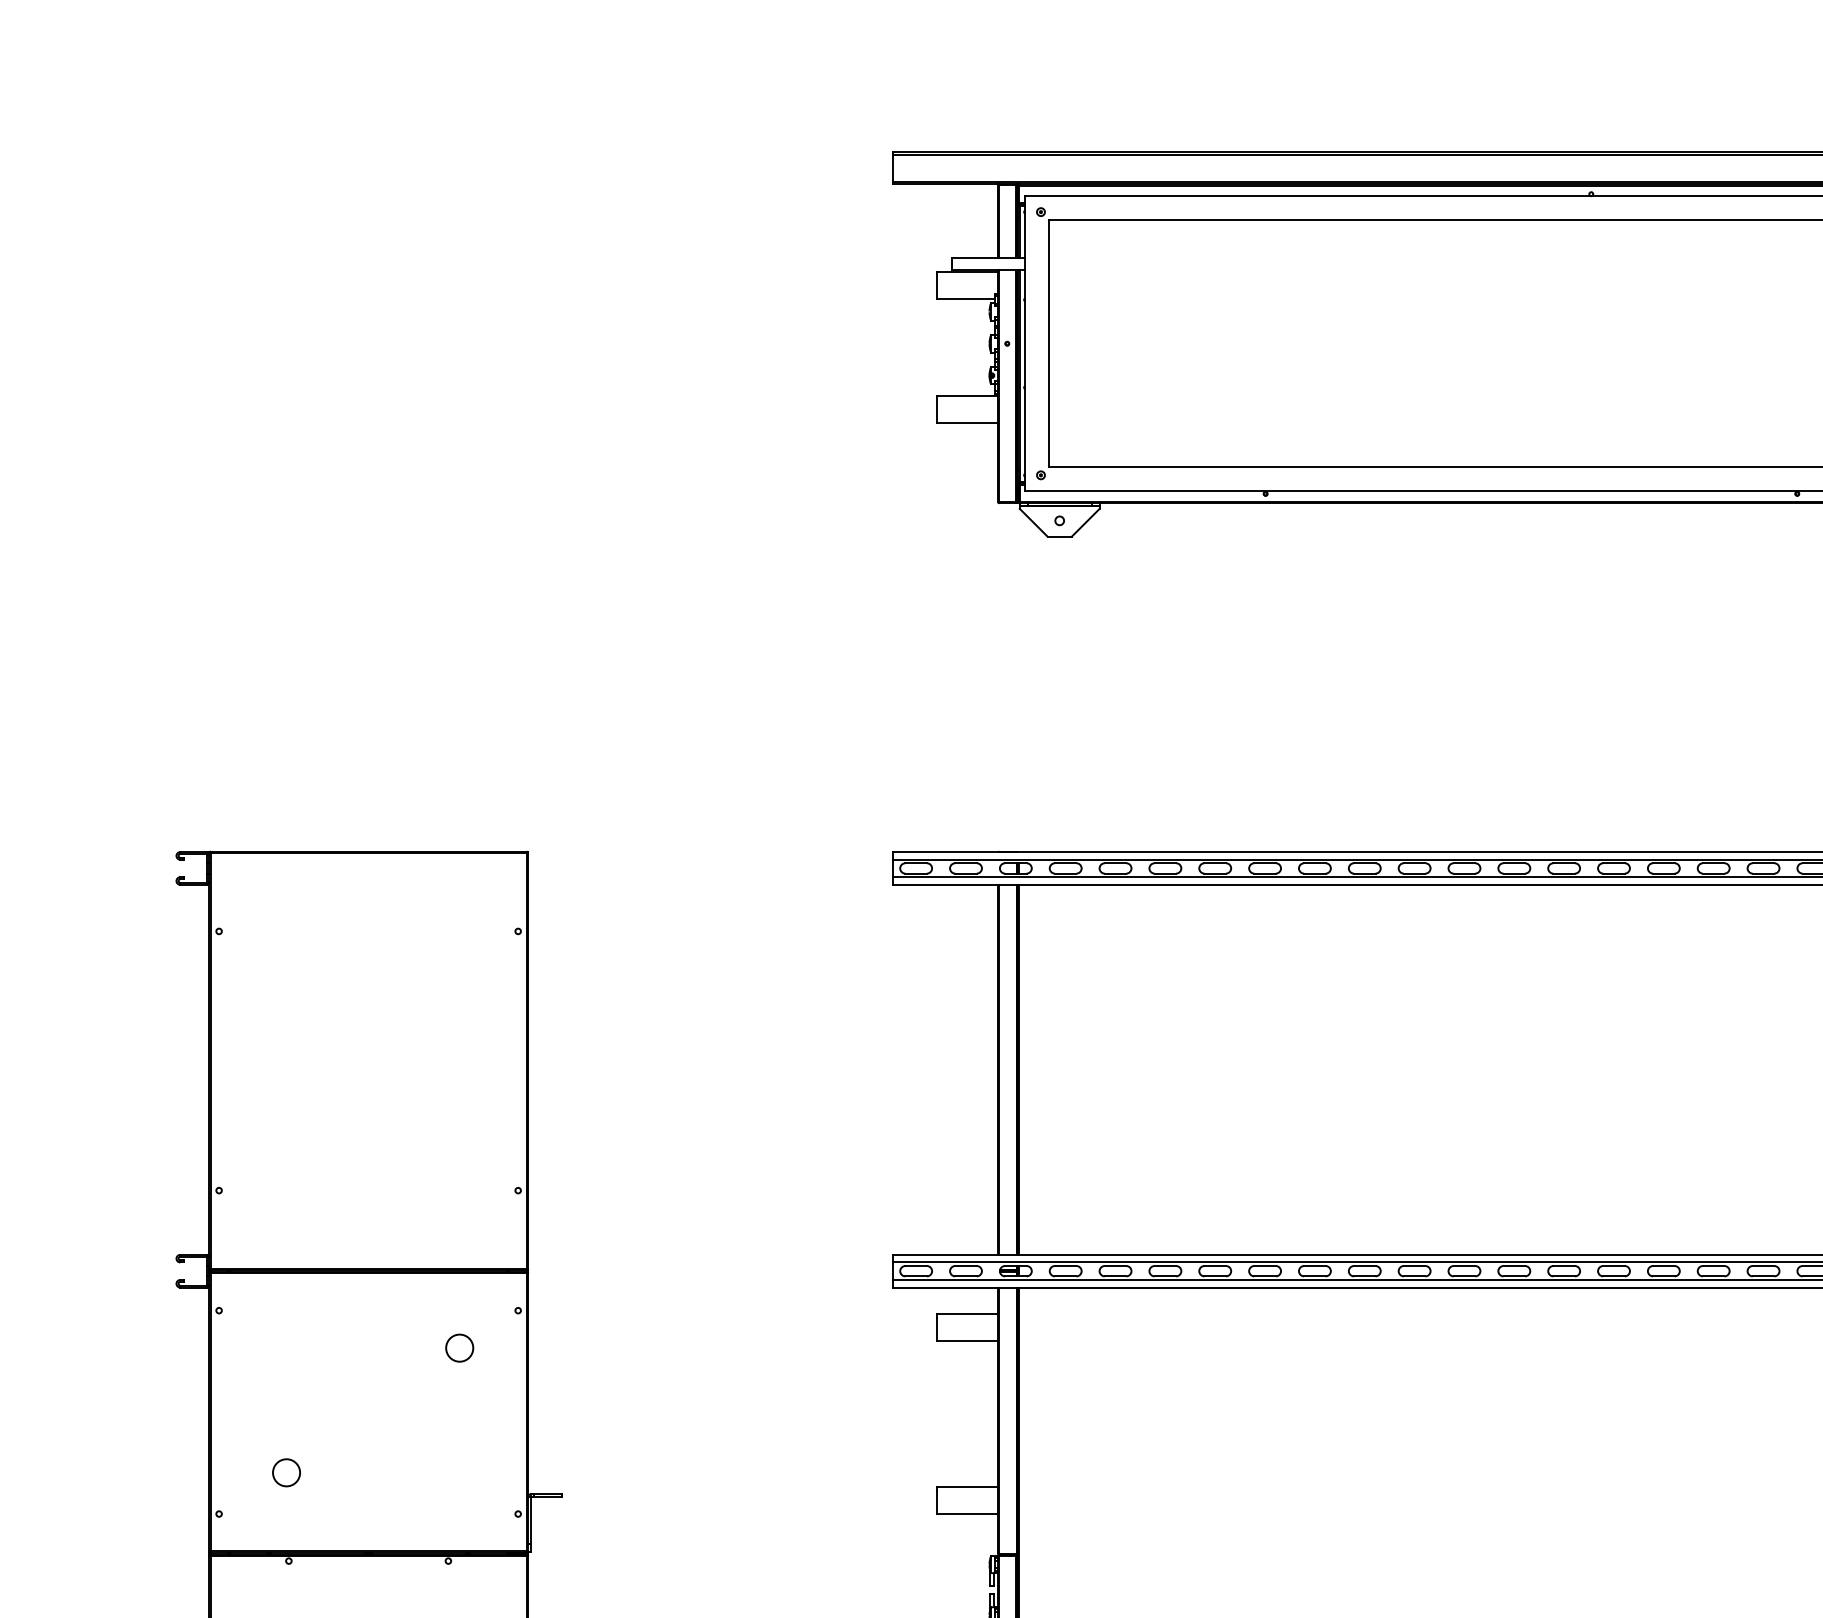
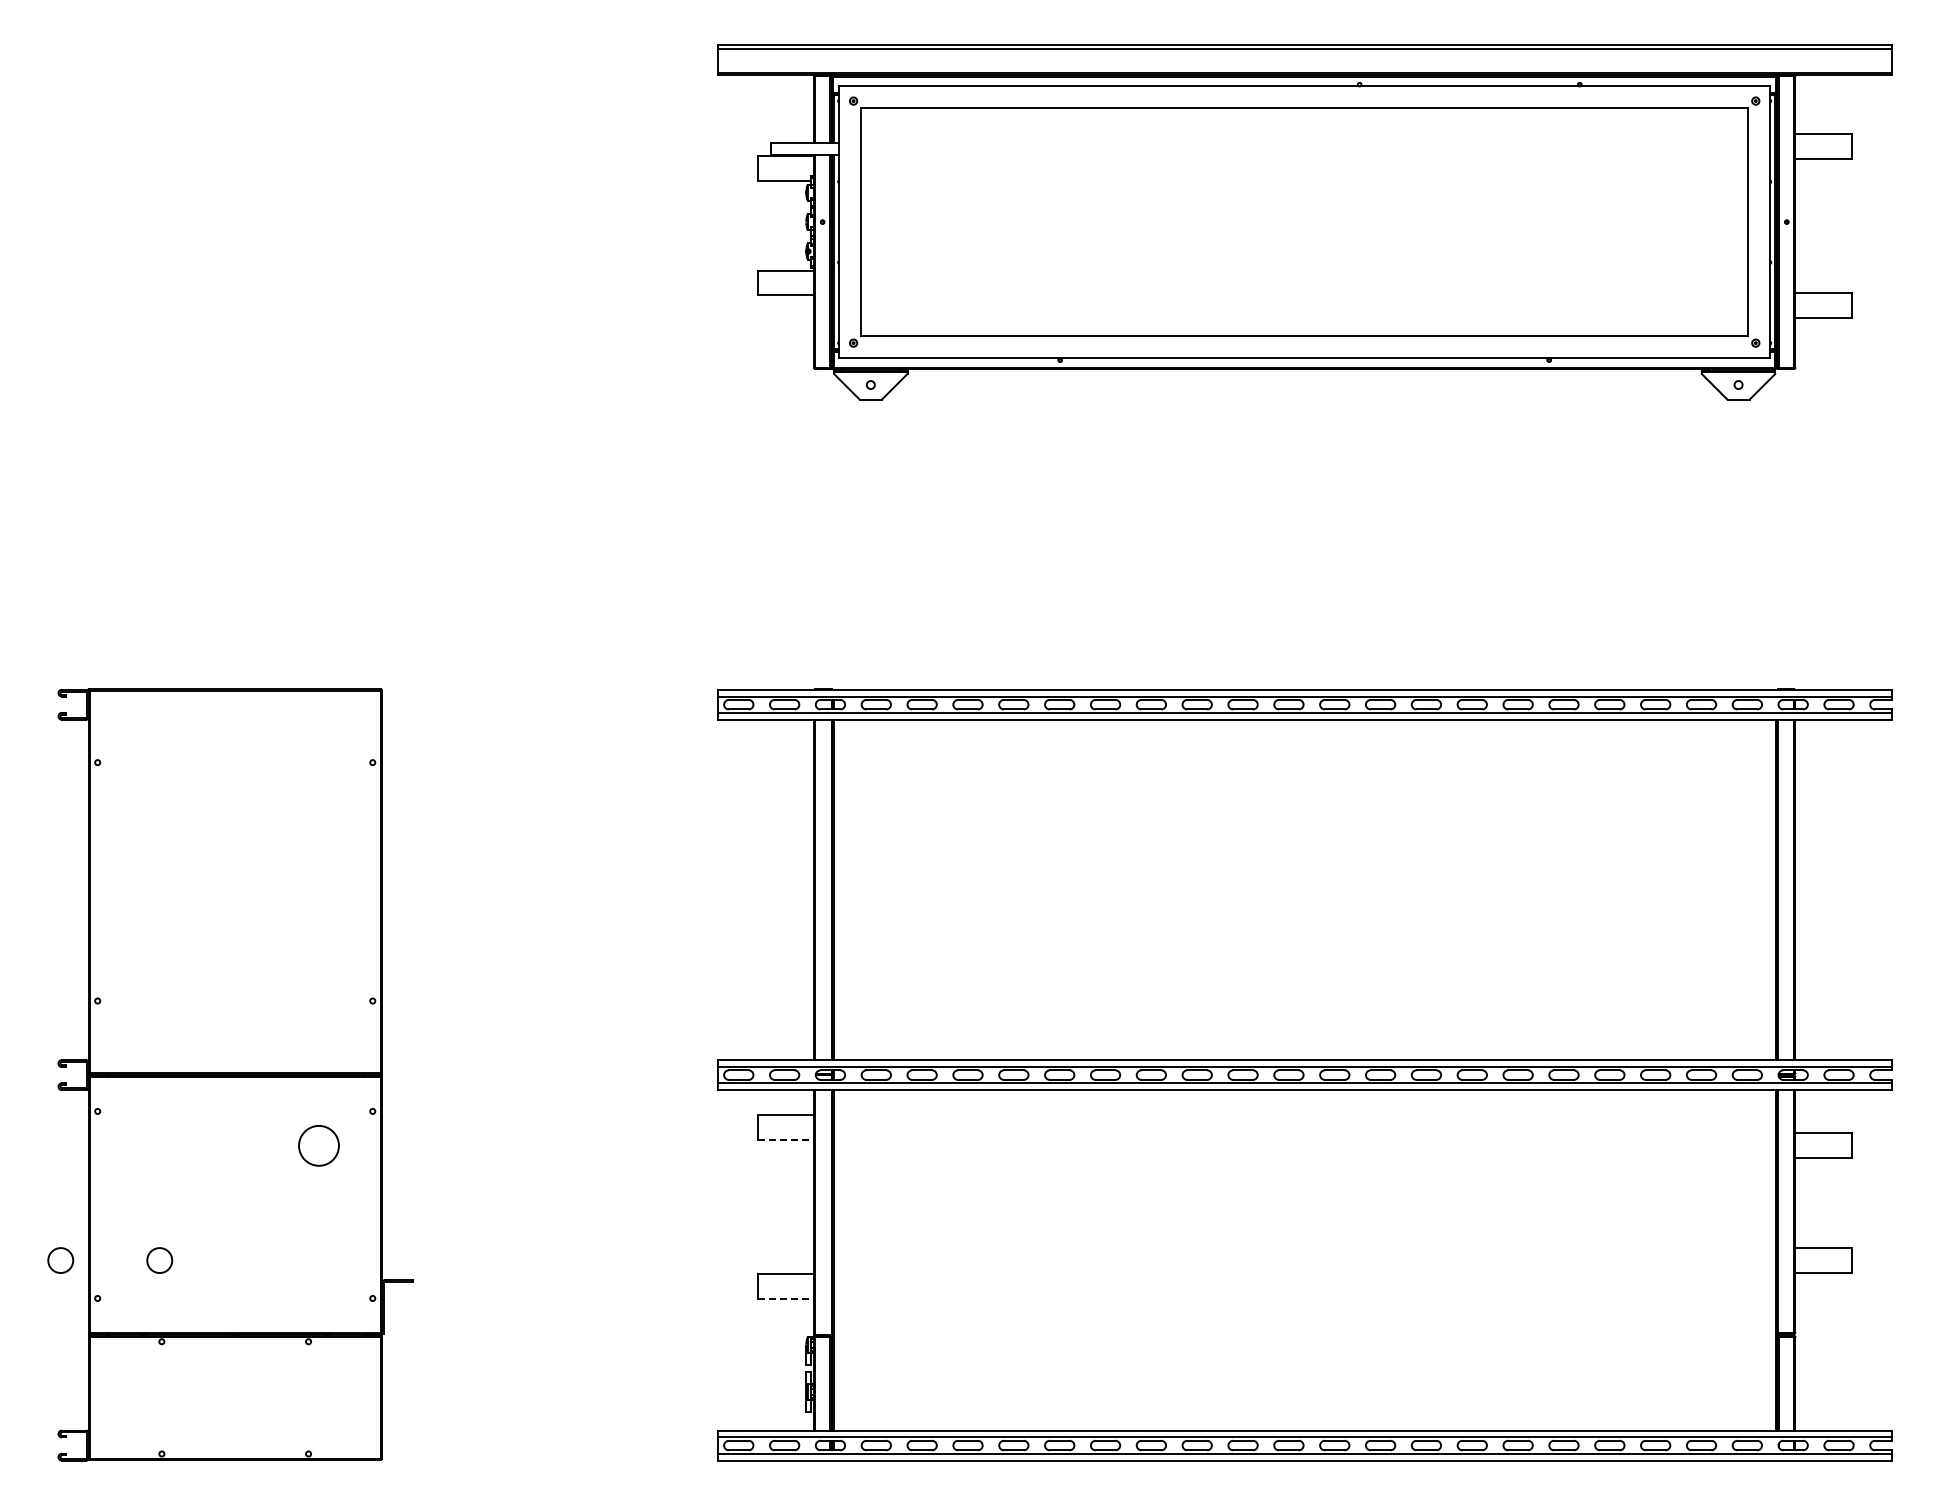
line: (968, 1341) -> (786, 1139), solid -> dashed
circle: (459, 1347) -> (318, 1145), size x1.6
circle: (178, 1472) -> (60, 1260), added
line: (968, 1514) -> (786, 1298), solid -> dashed

